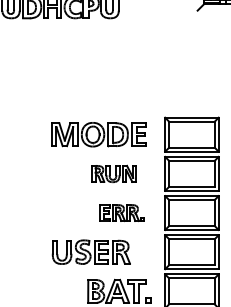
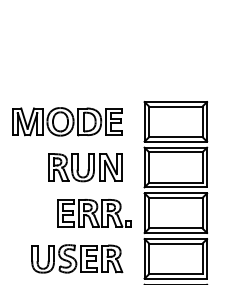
part: (114, 173) -> (85, 167), size x1.43
part: (122, 212) -> (94, 212), size x1.43
part: (90, 251) -> (76, 258), moved

